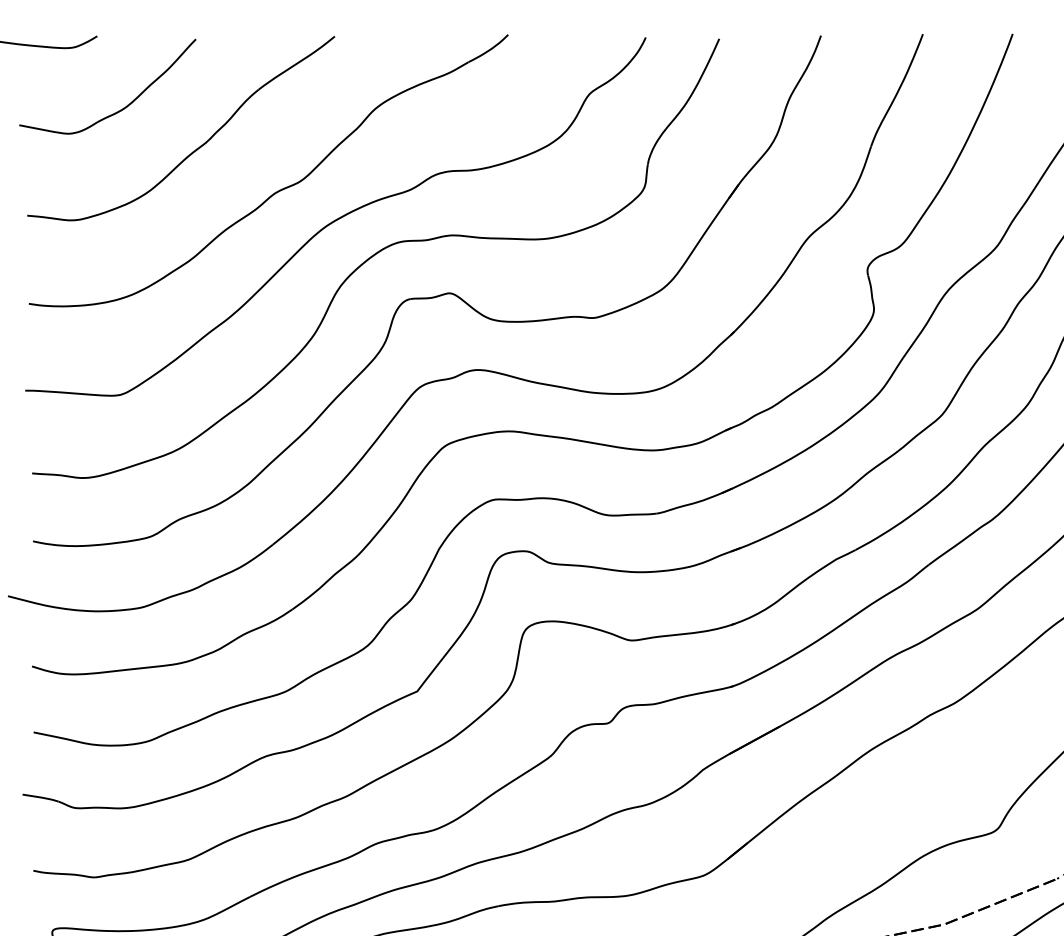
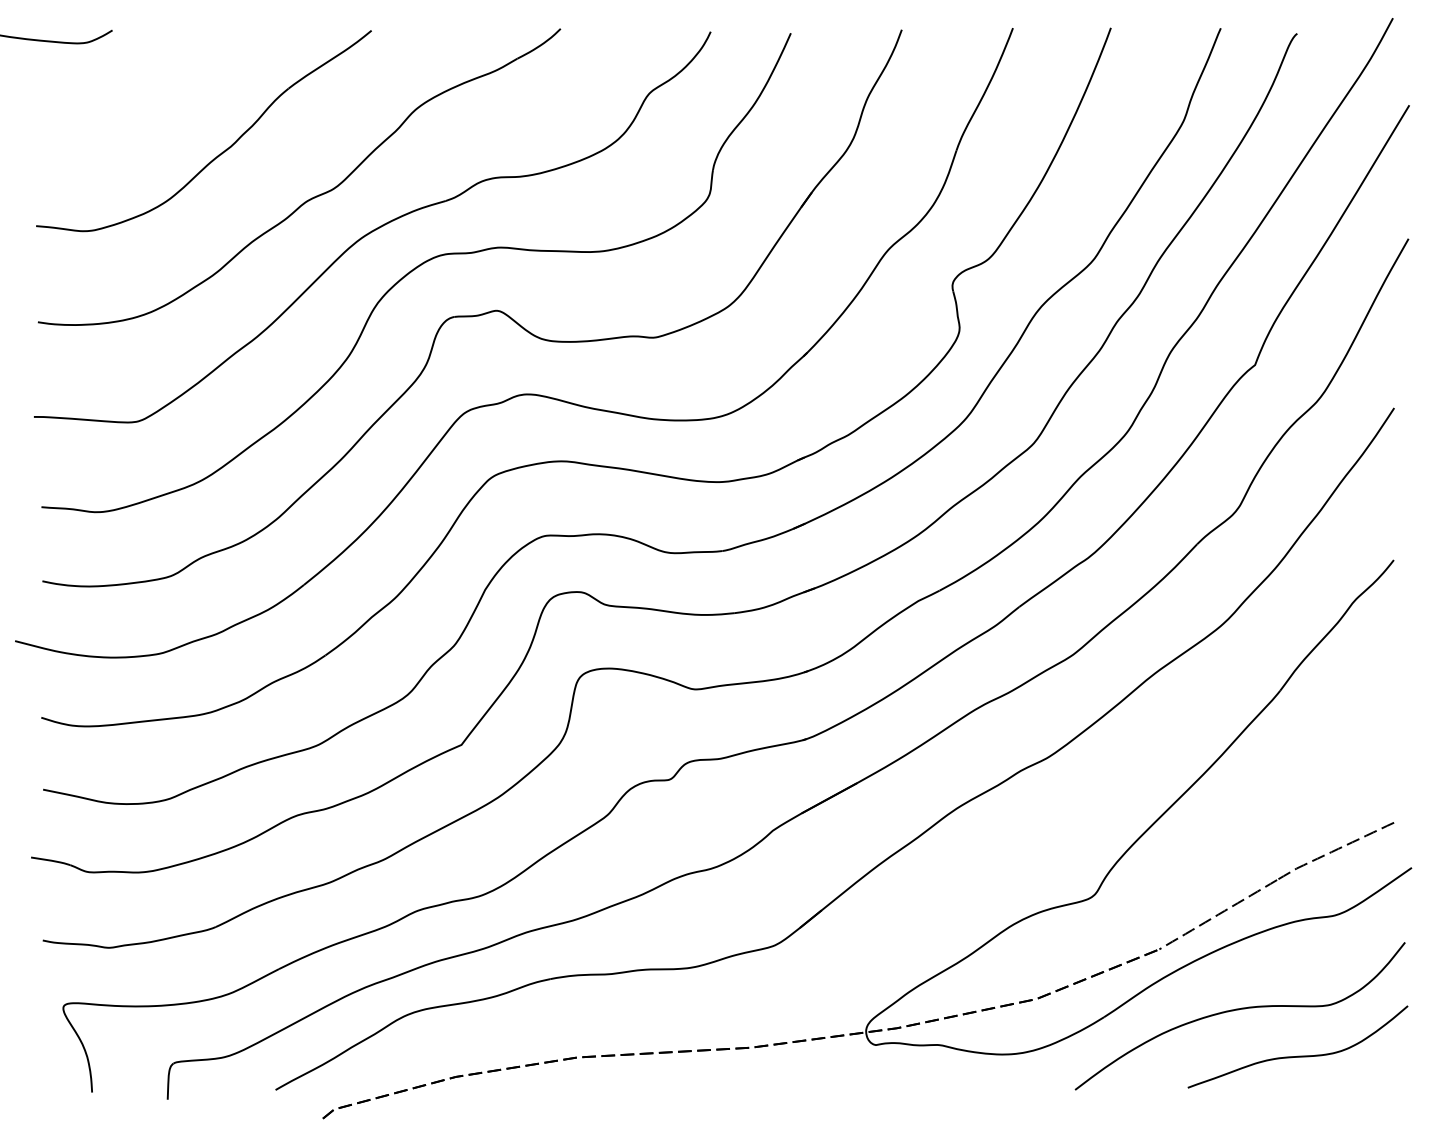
part: (118, 110) -> (135, 111), removed

